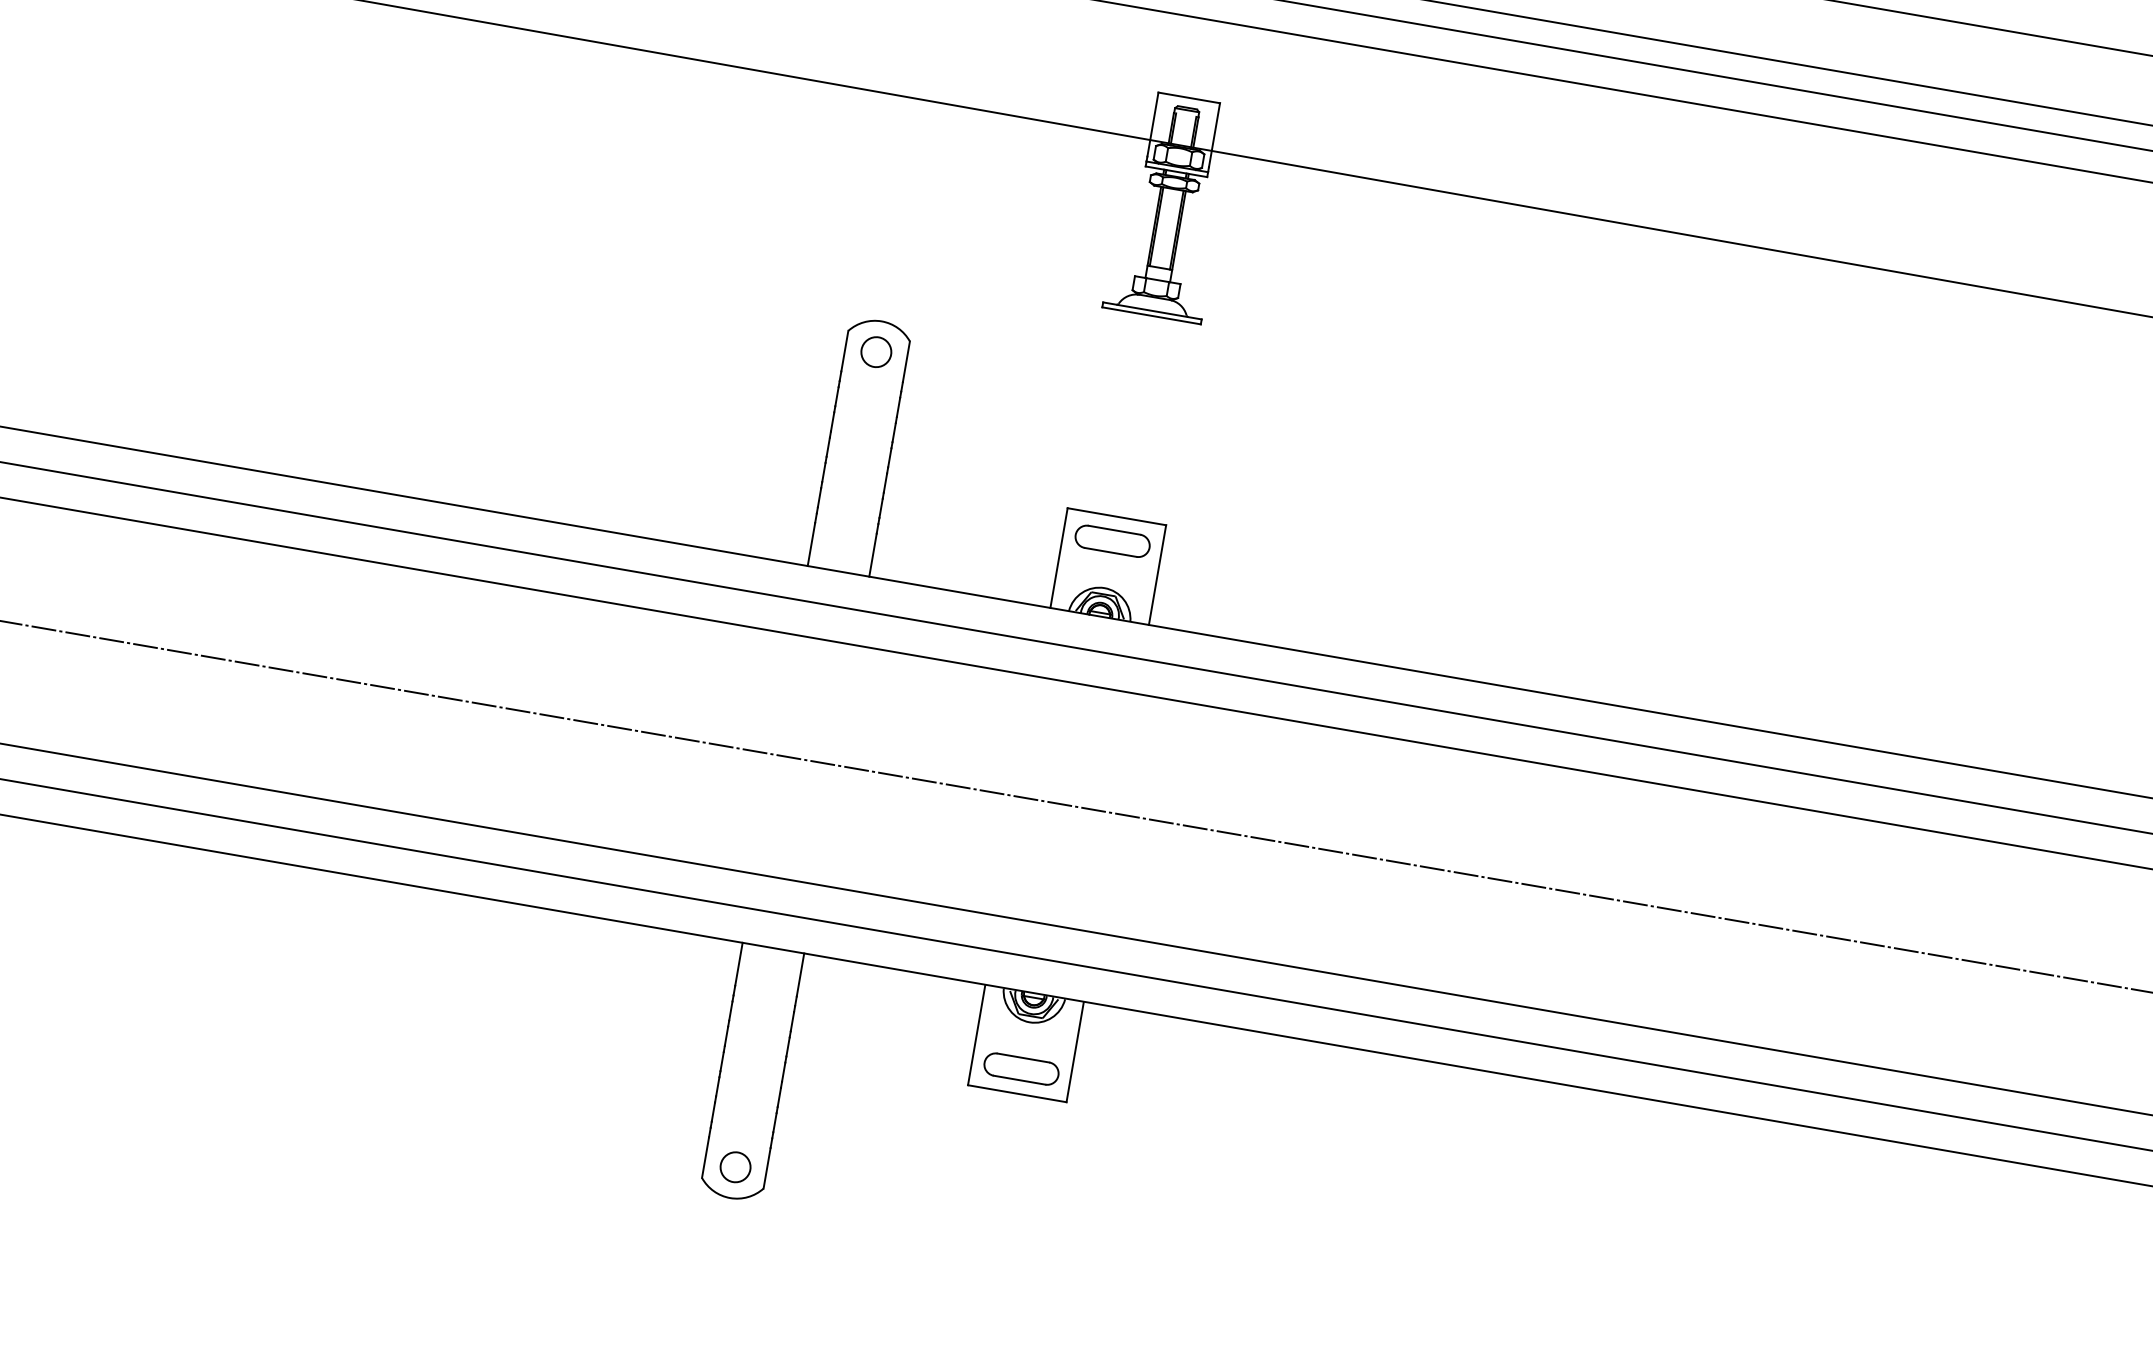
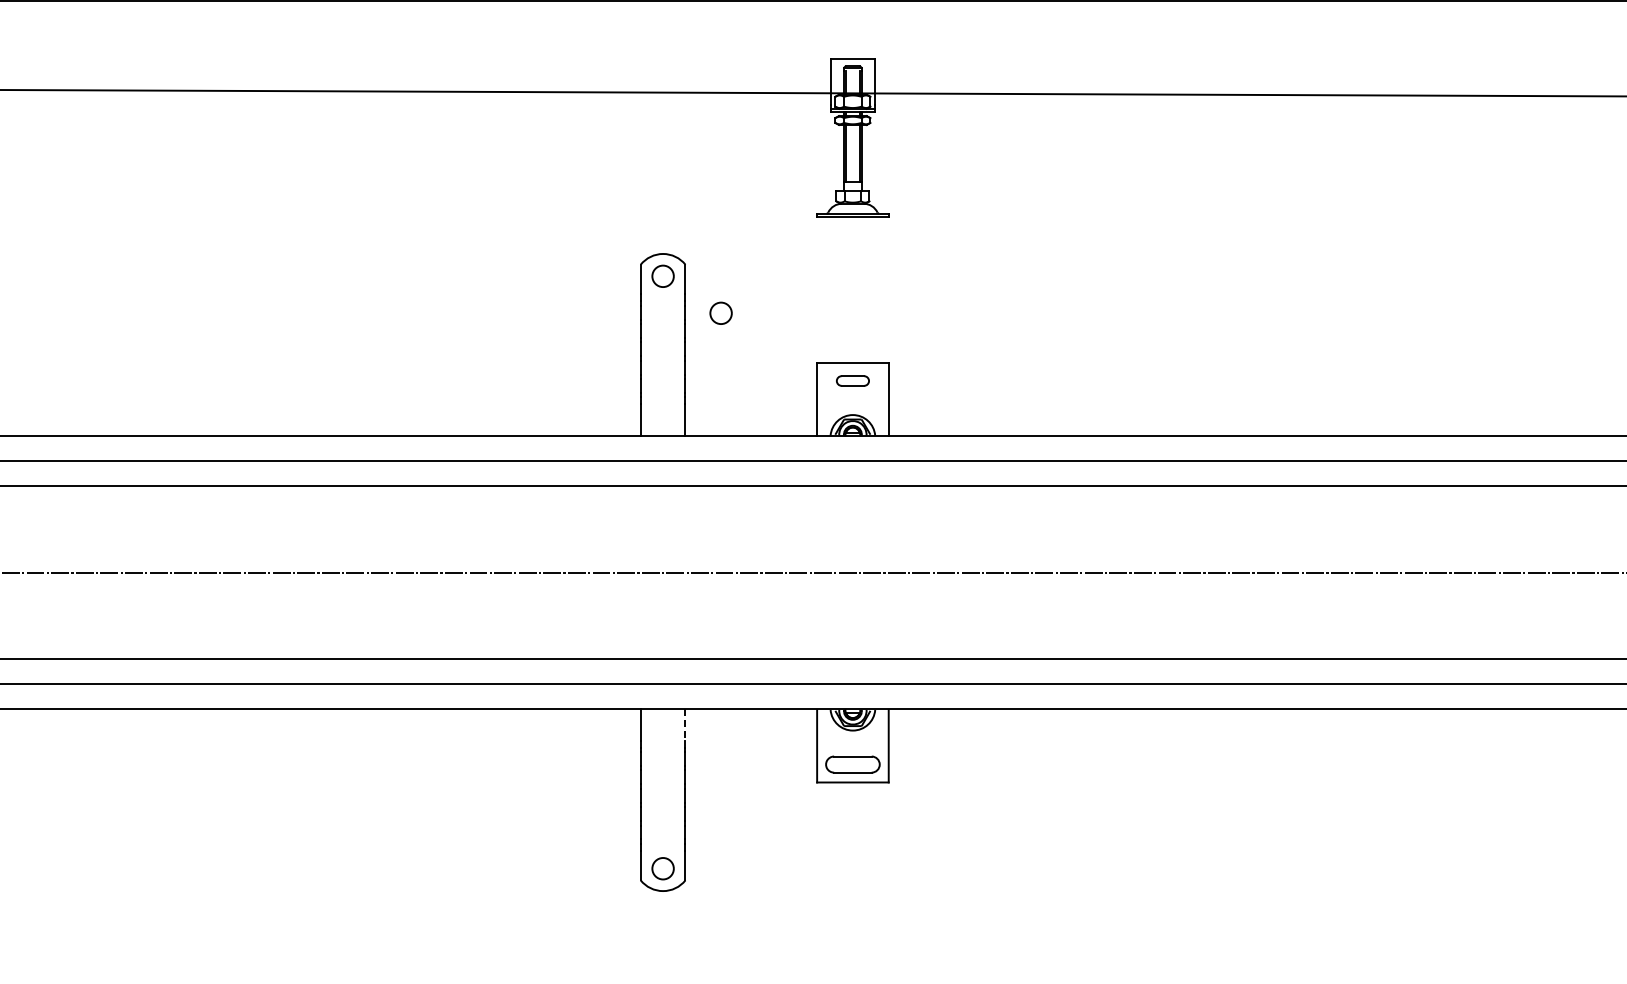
circle: (946, 415) -> (720, 312), added
part: (1112, 540) -> (852, 380), size x0.6
line: (800, 975) -> (685, 725), solid -> dashed

